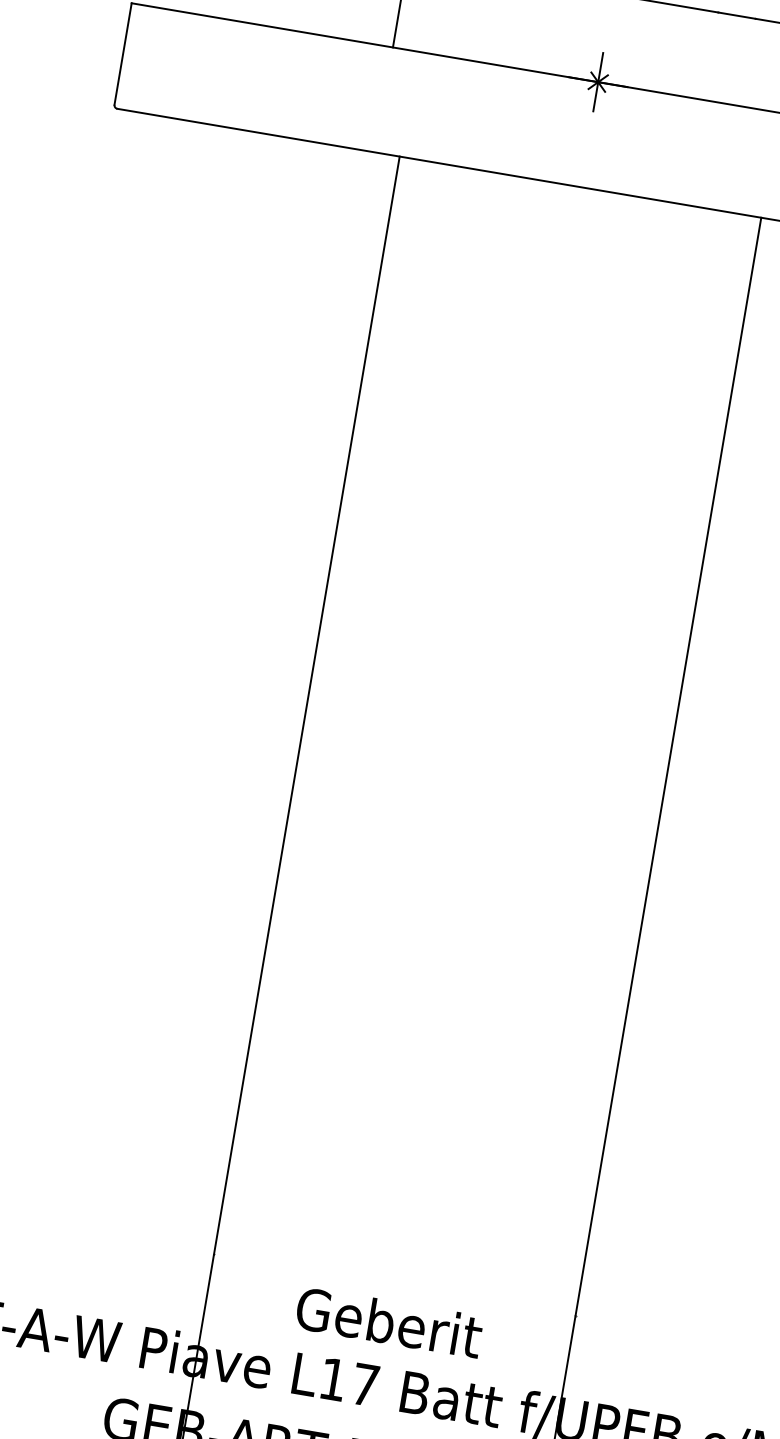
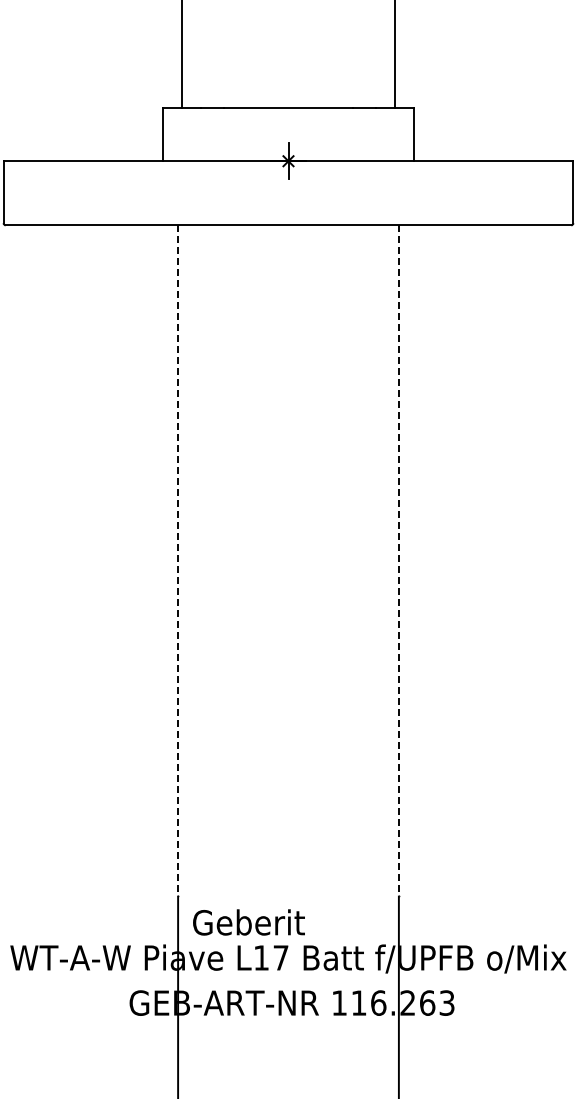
line: (307, 705) -> (178, 560), solid -> dashed
line: (667, 766) -> (398, 560), solid -> dashed
text: (388, 1322) -> (248, 922), moved

